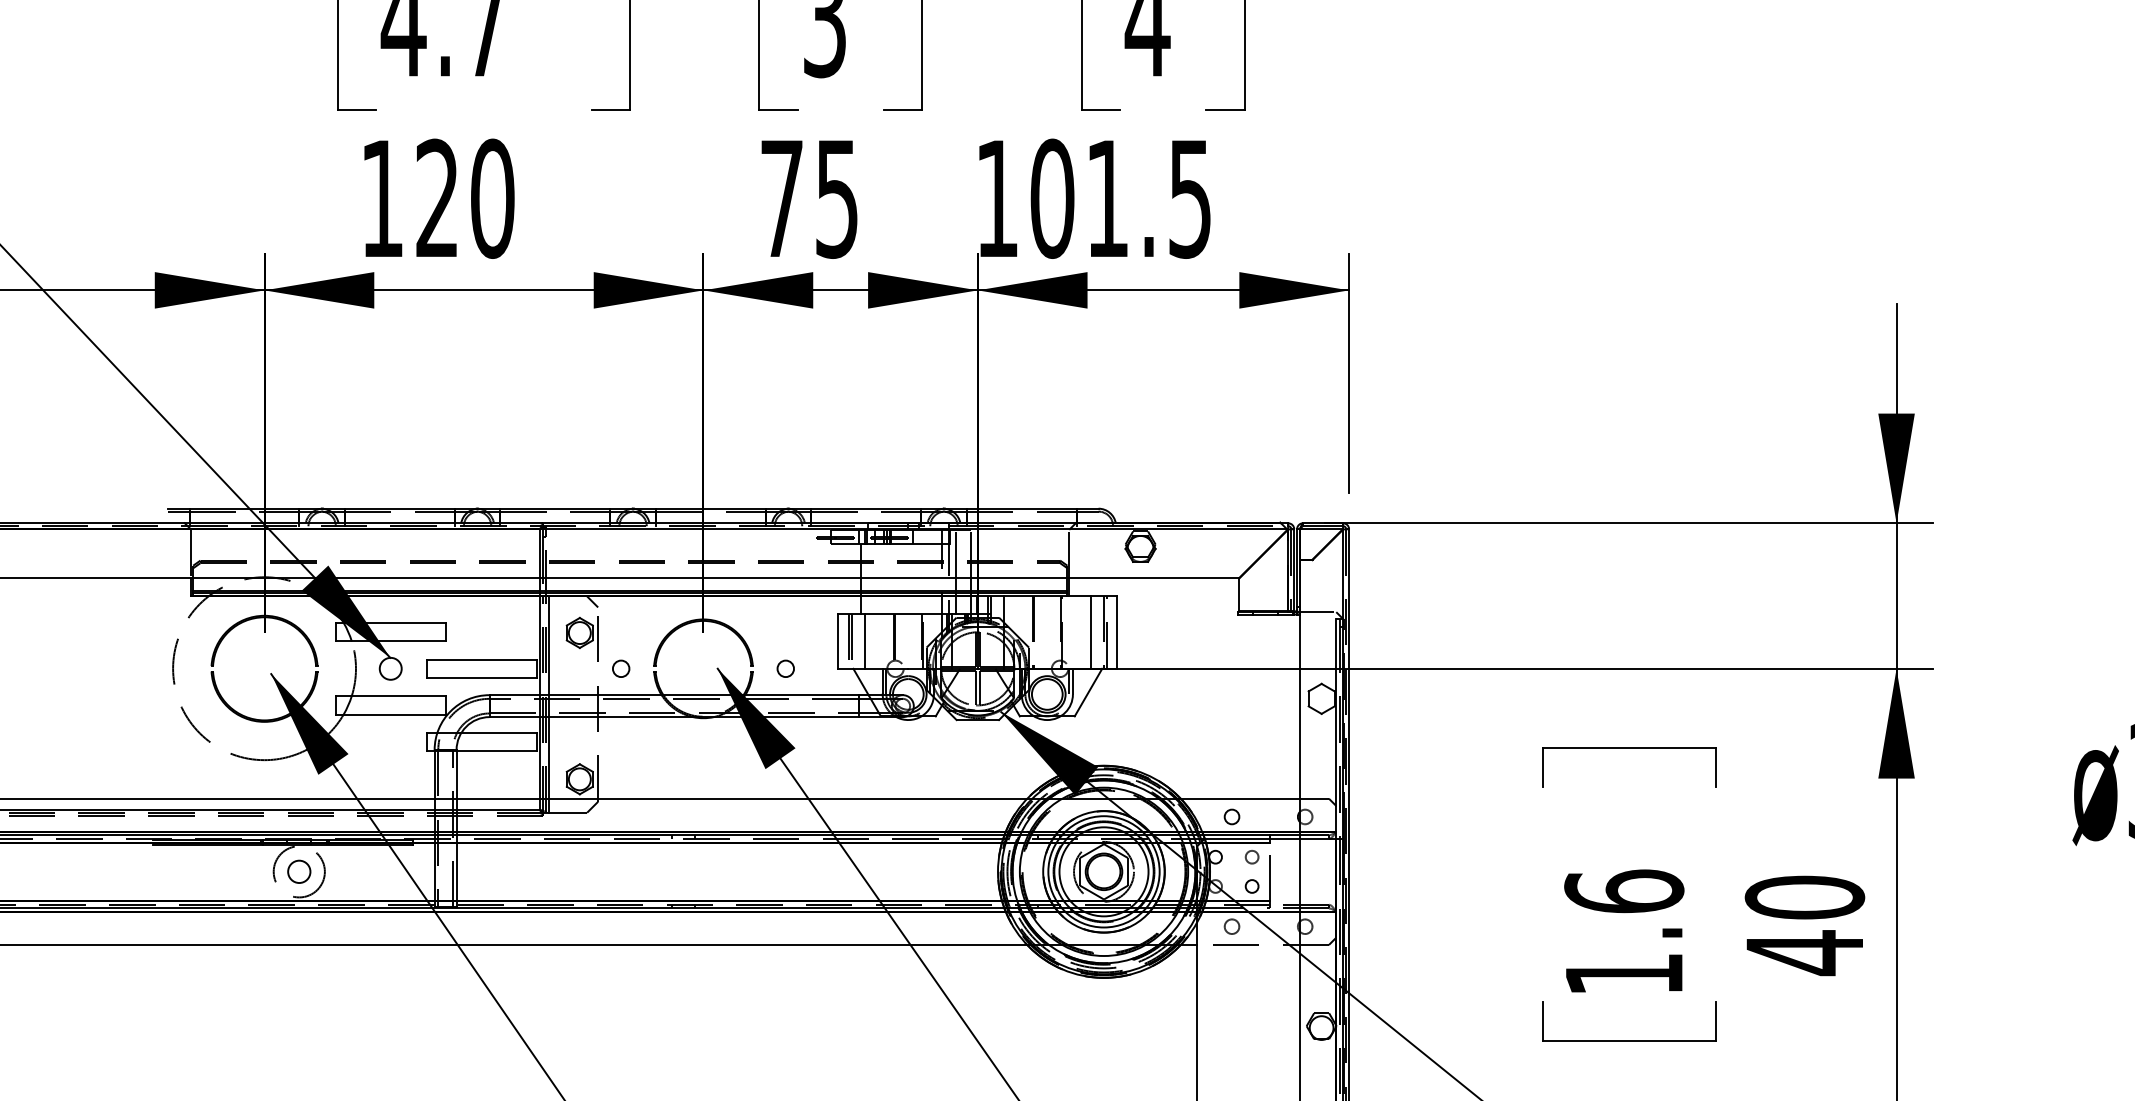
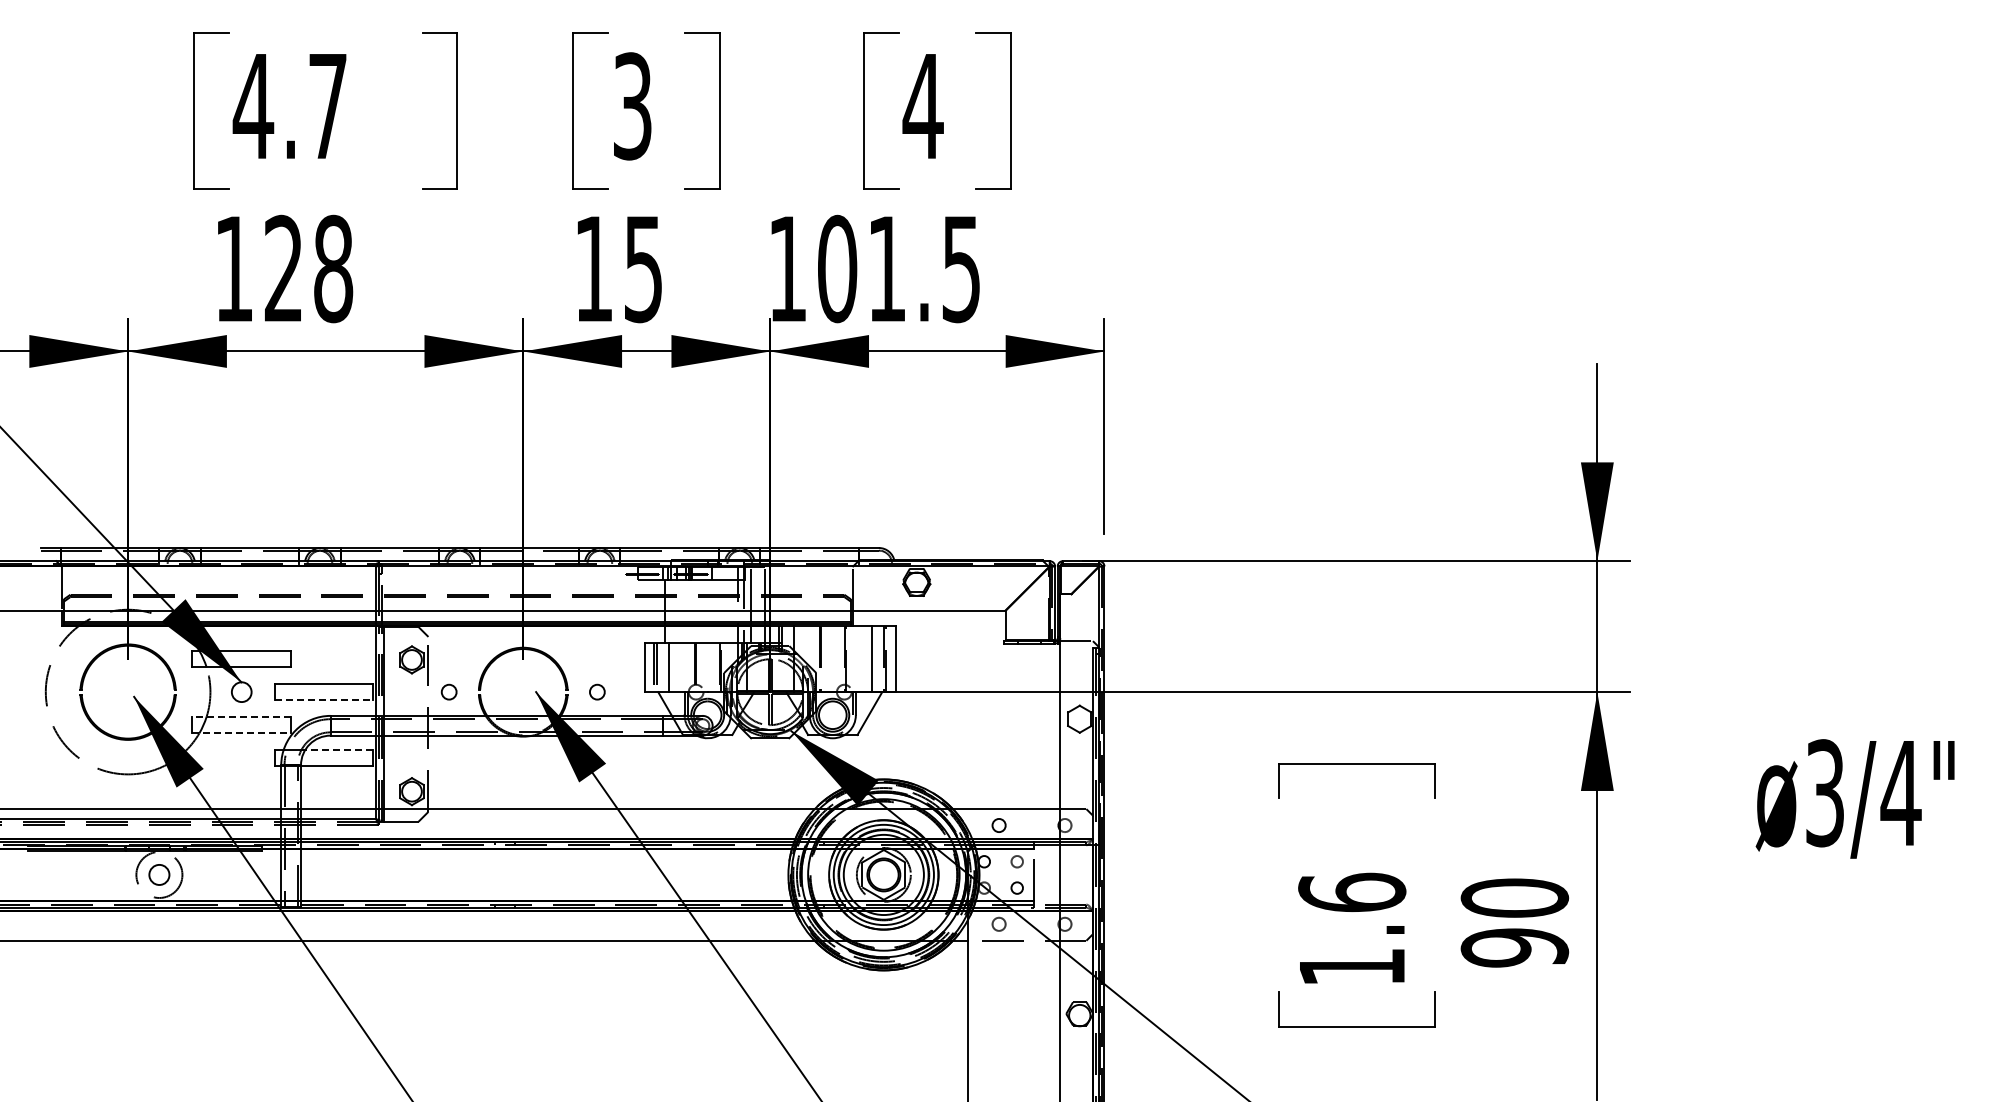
text: (492, 198) -> (333, 268), 120 -> 128
text: (781, 198) -> (593, 268), 75 -> 15
line: (482, 678) -> (324, 700), solid -> dashed
line: (390, 695) -> (241, 716), solid -> dashed
line: (391, 714) -> (242, 733), solid -> dashed
line: (498, 732) -> (338, 749), solid -> dashed
text: (1804, 952) -> (1514, 947), 40 -> 90

